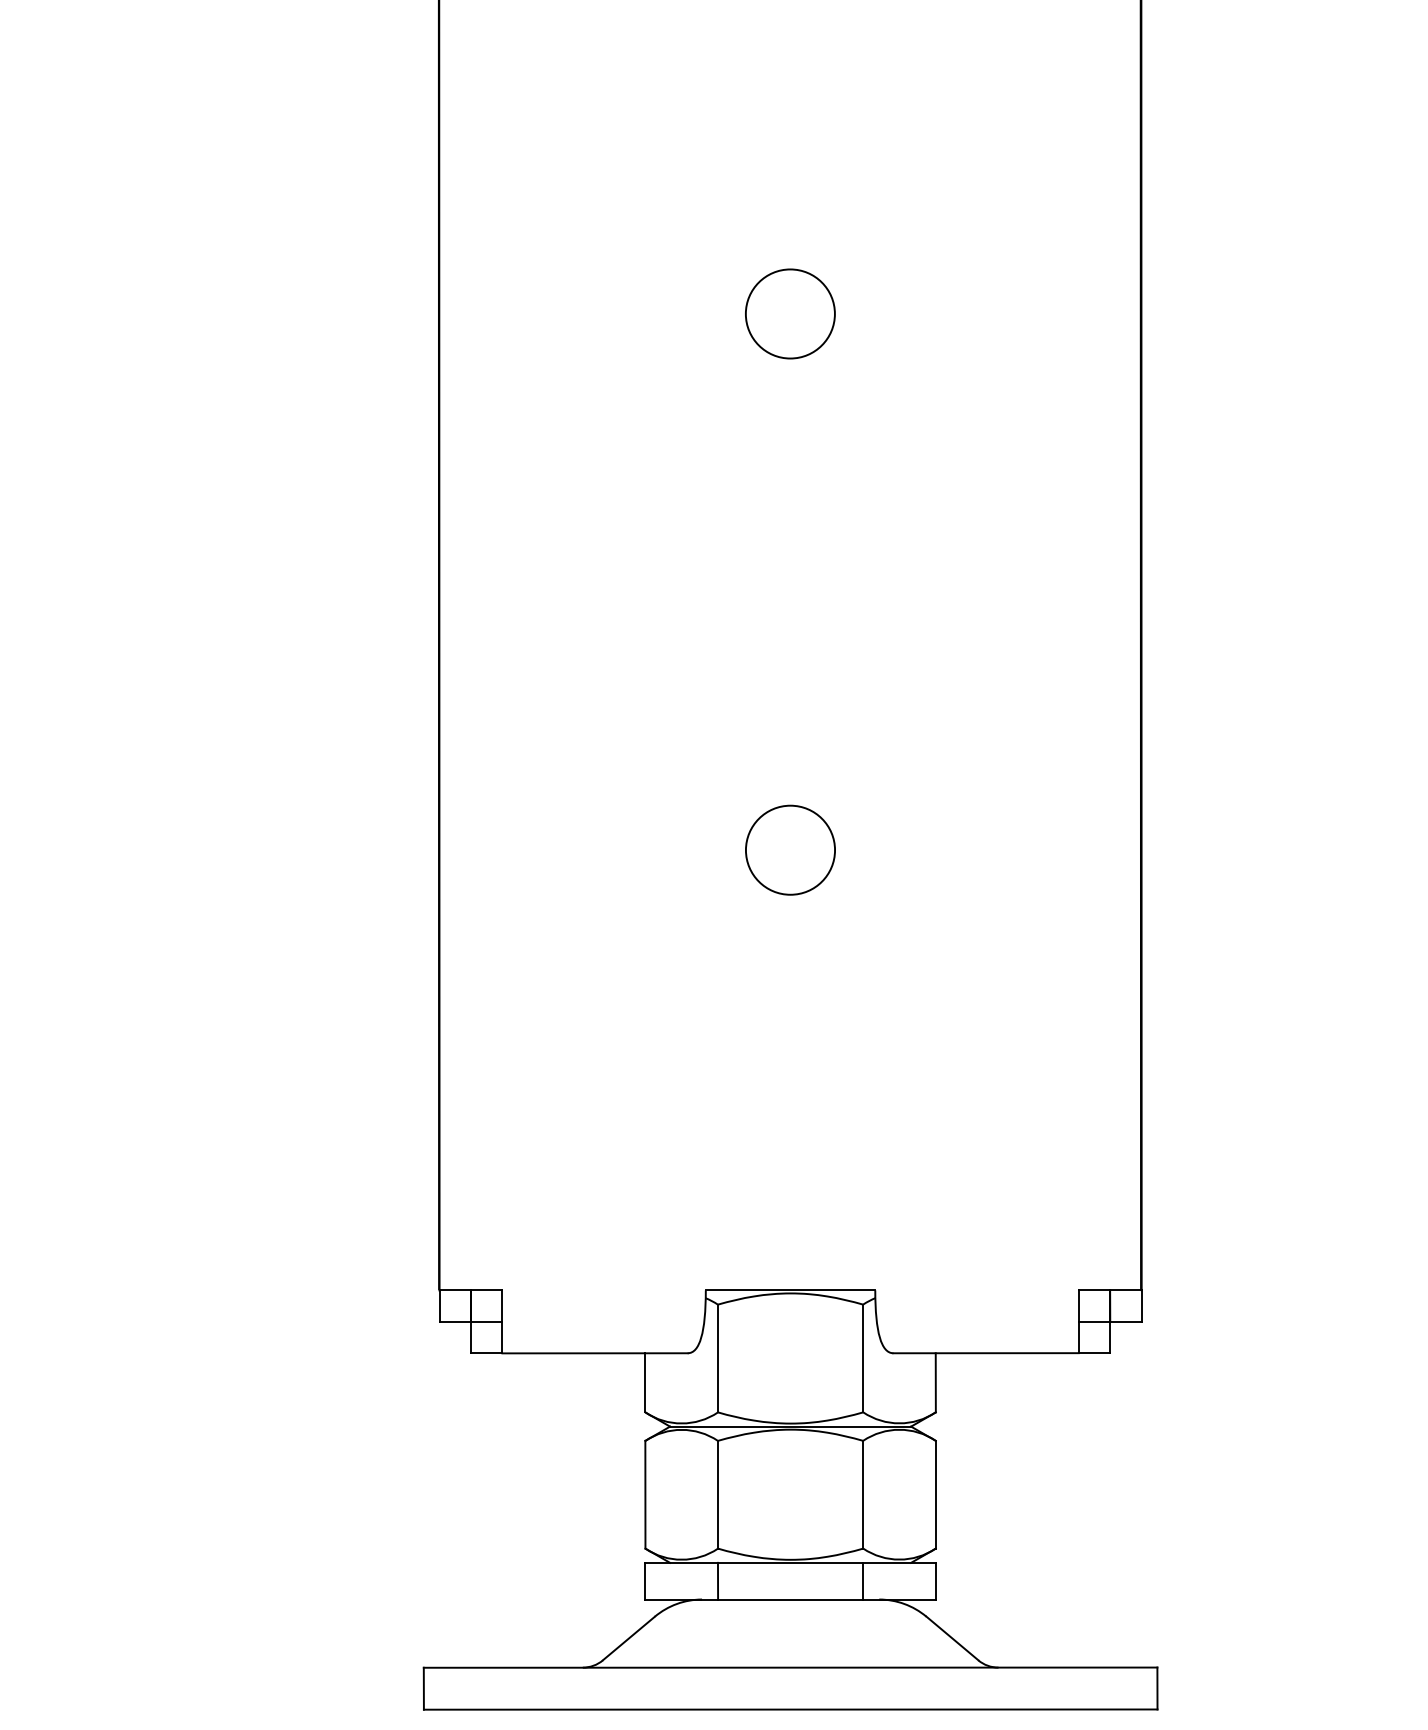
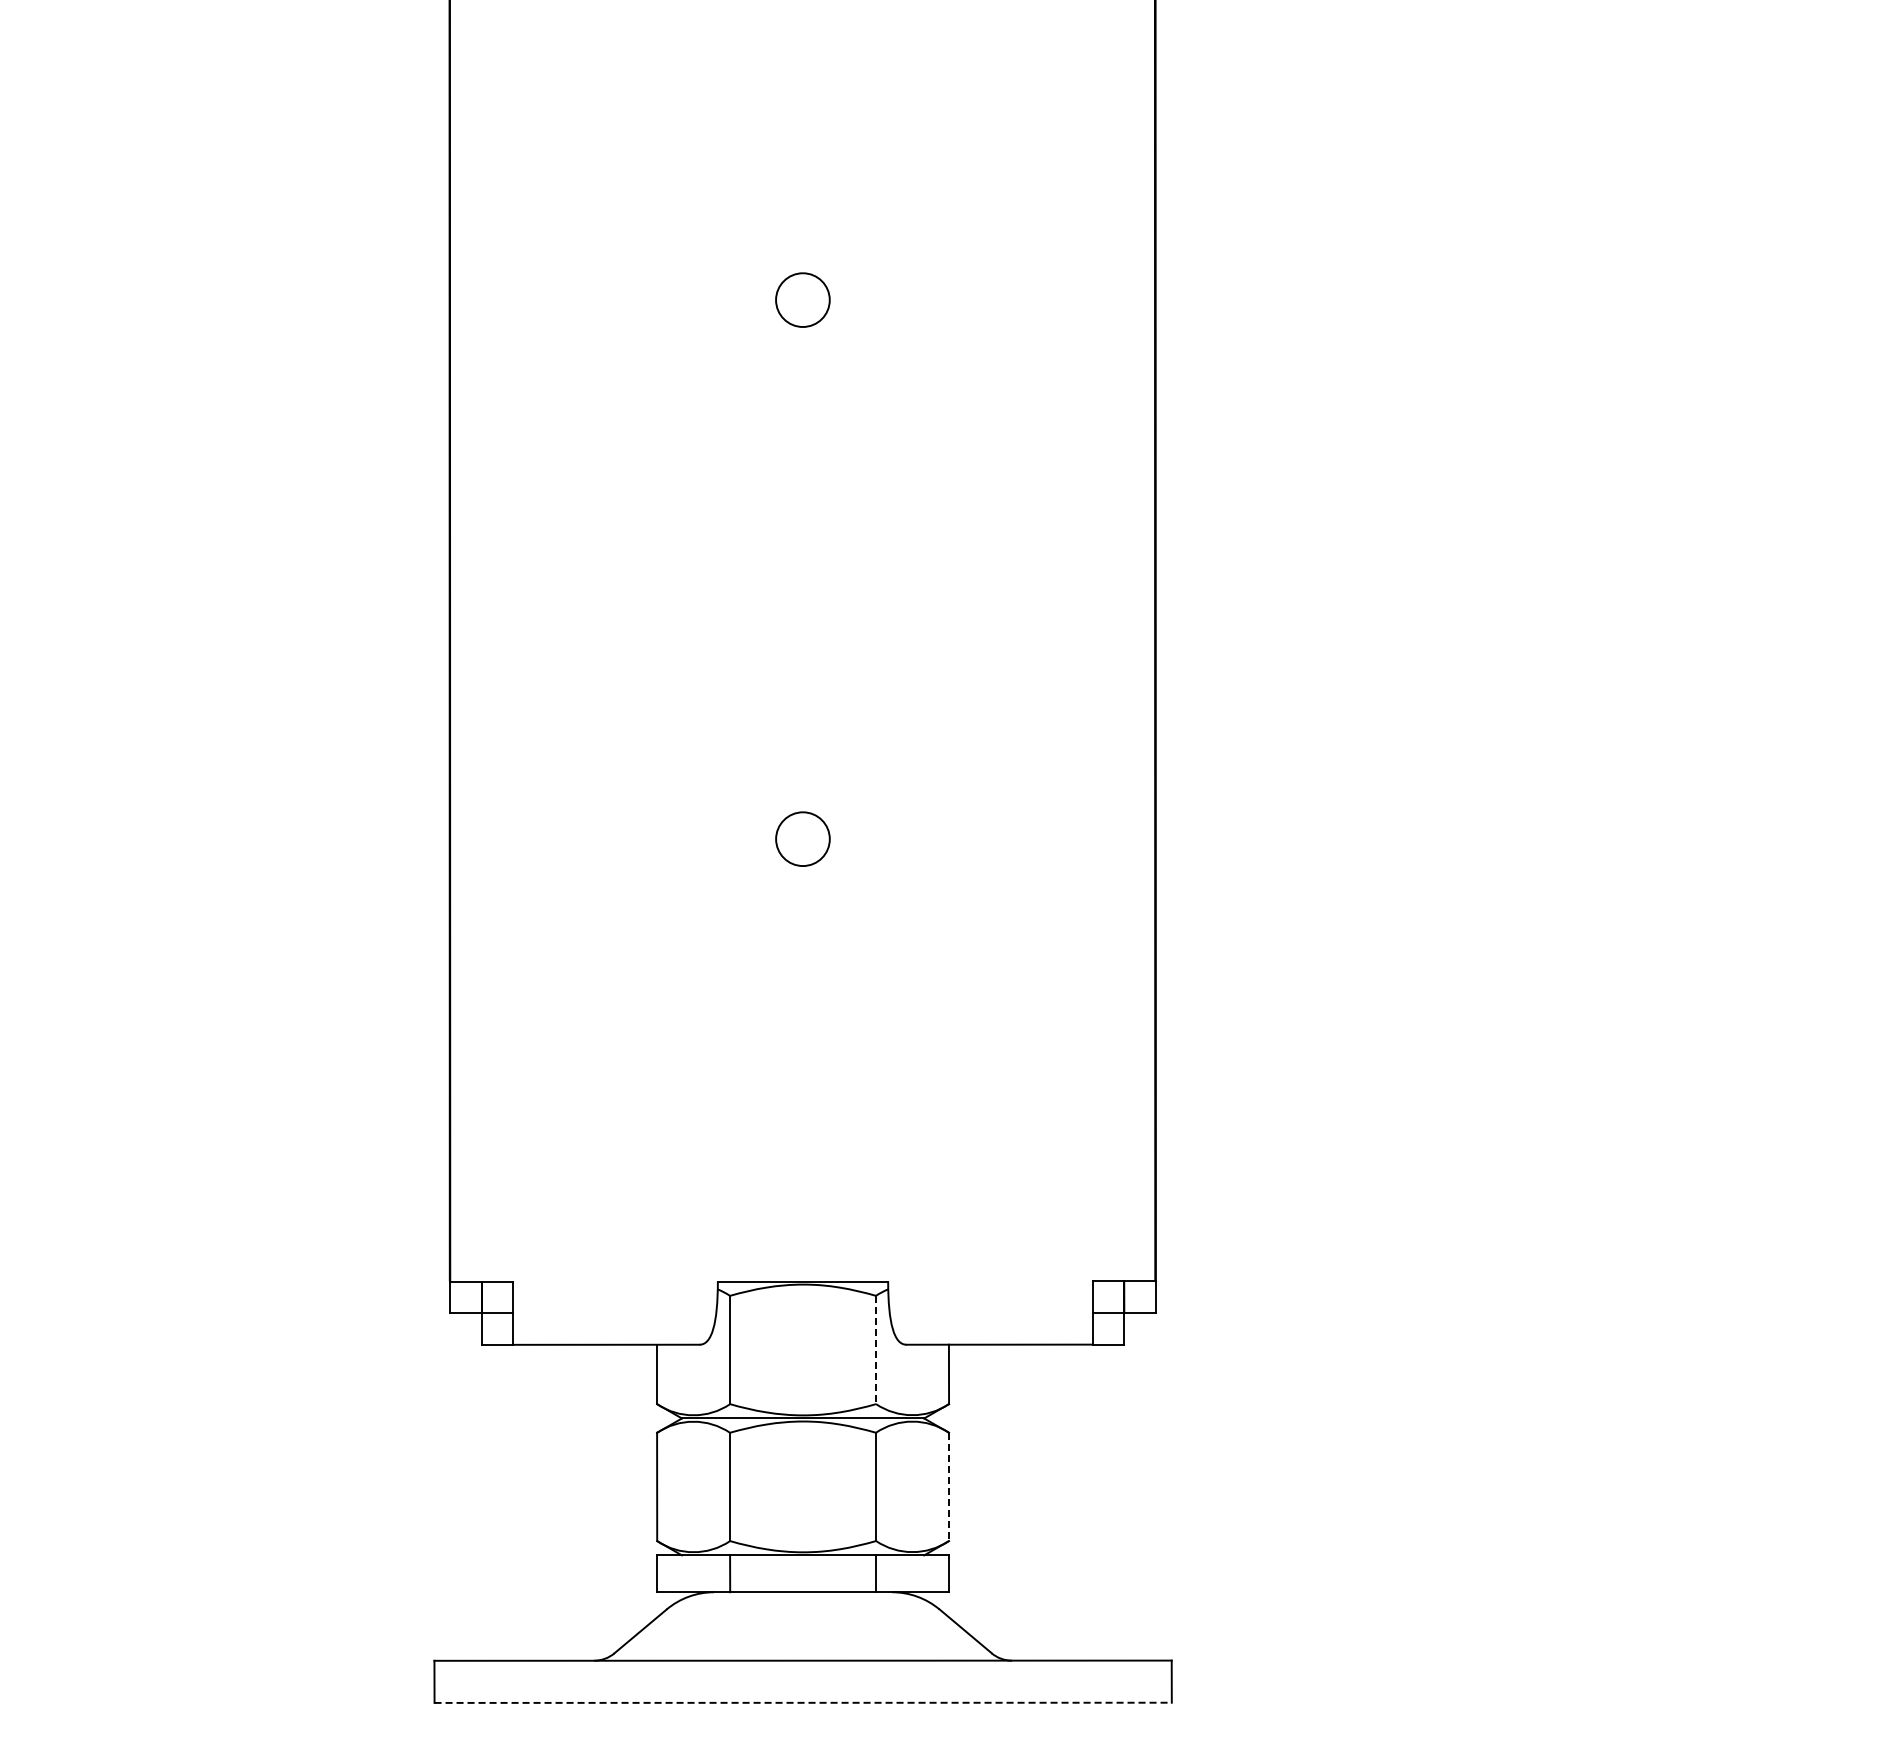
circle: (790, 313) -> (802, 299), size x0.6
circle: (790, 849) -> (802, 838), size x0.6
line: (863, 1359) -> (876, 1350), solid -> dashed
line: (936, 1495) -> (949, 1487), solid -> dashed
line: (791, 1709) -> (803, 1702), solid -> dashed

